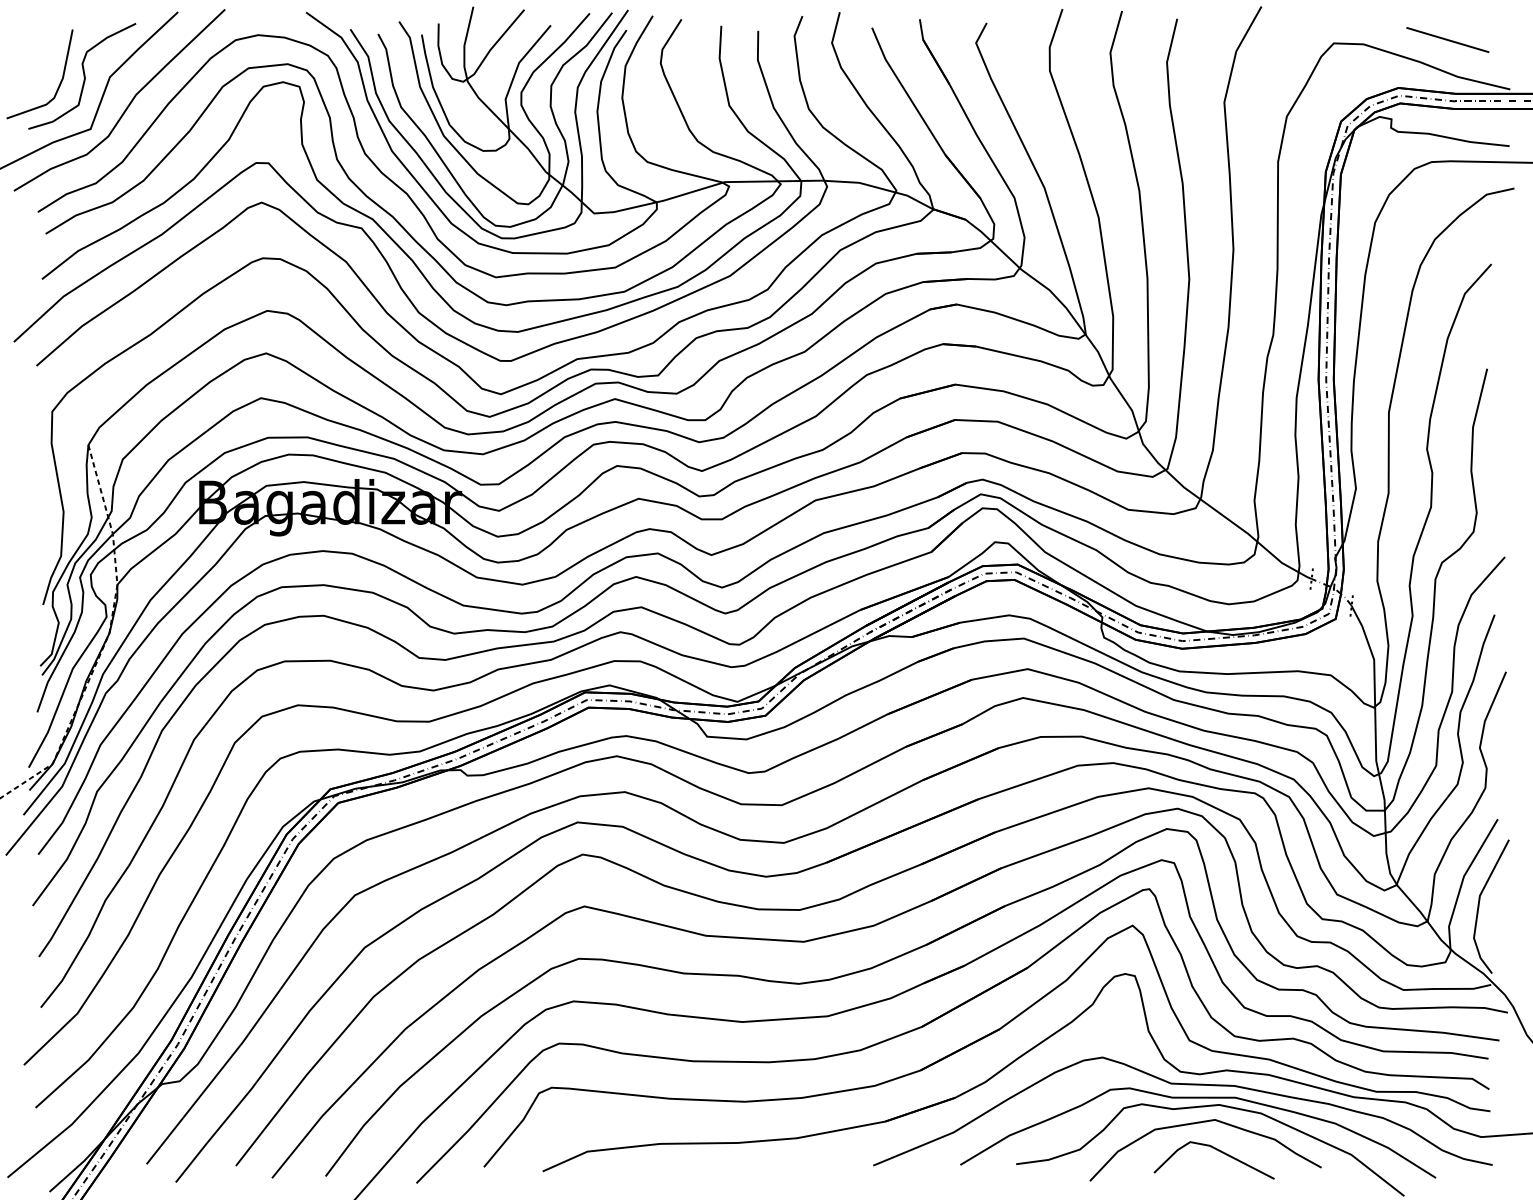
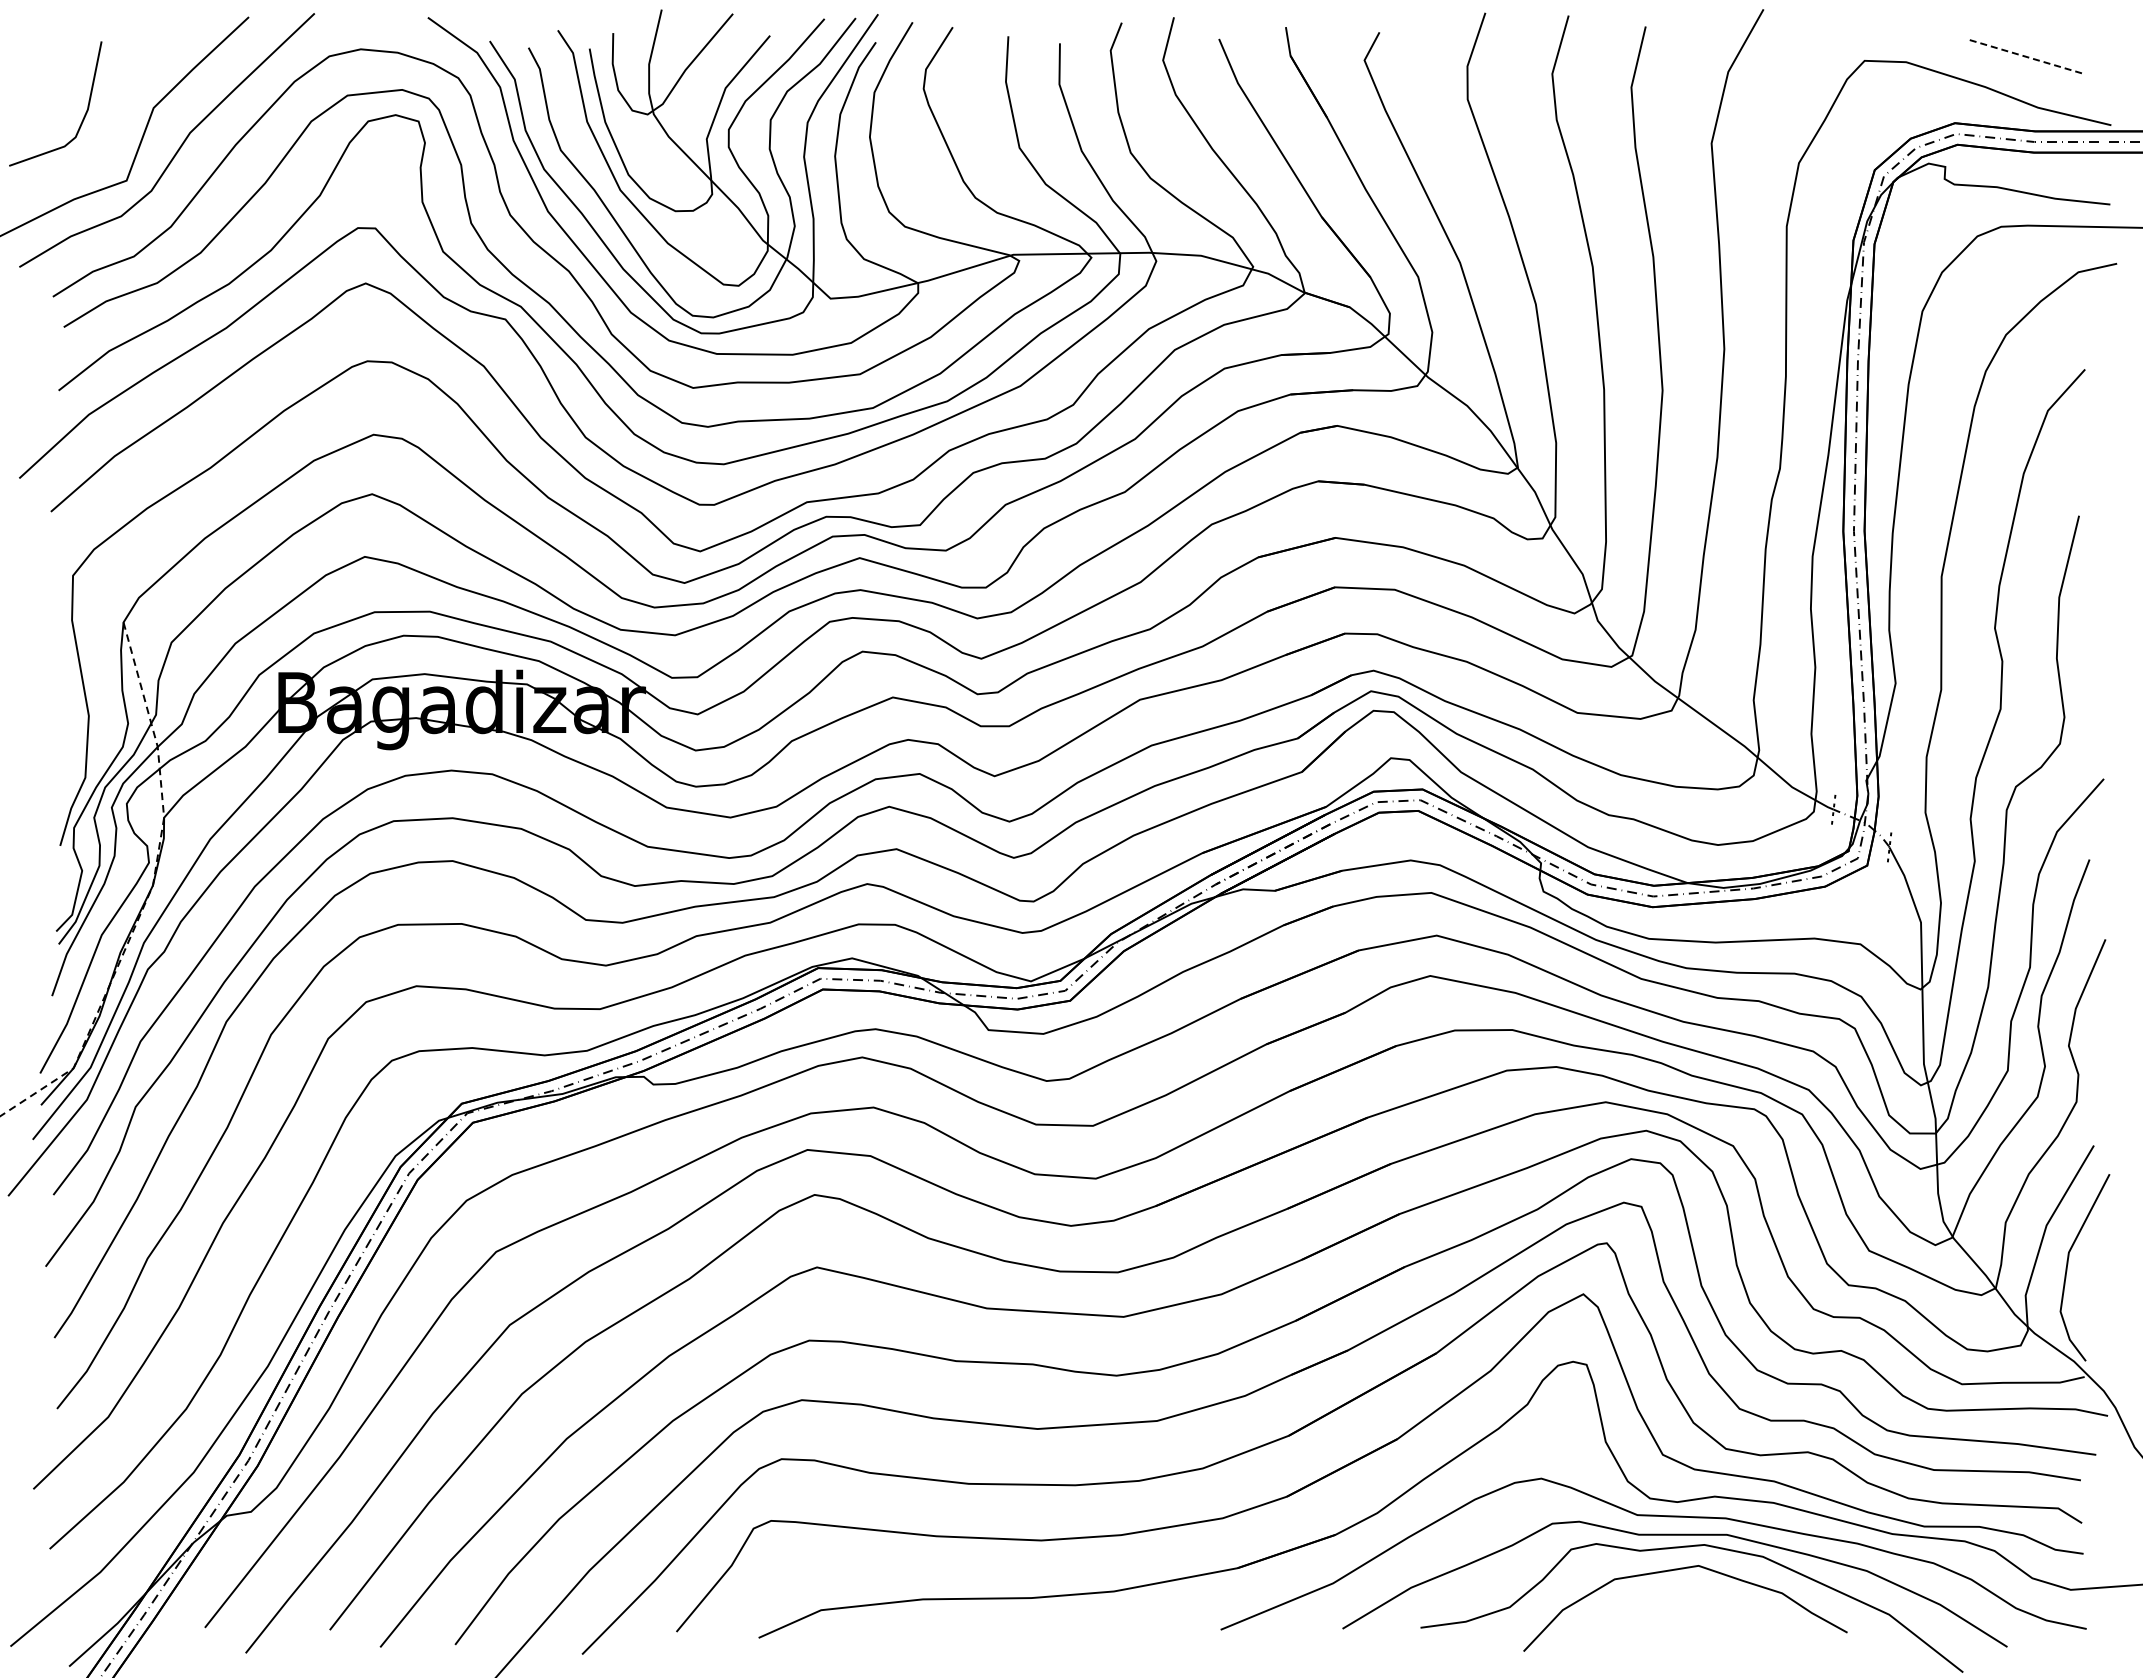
line: (1447, 40) -> (2023, 56), solid -> dashed
curve: (83, 74) -> (116, 104), removed
line: (1218, 1151) -> (1703, 1609), removed

